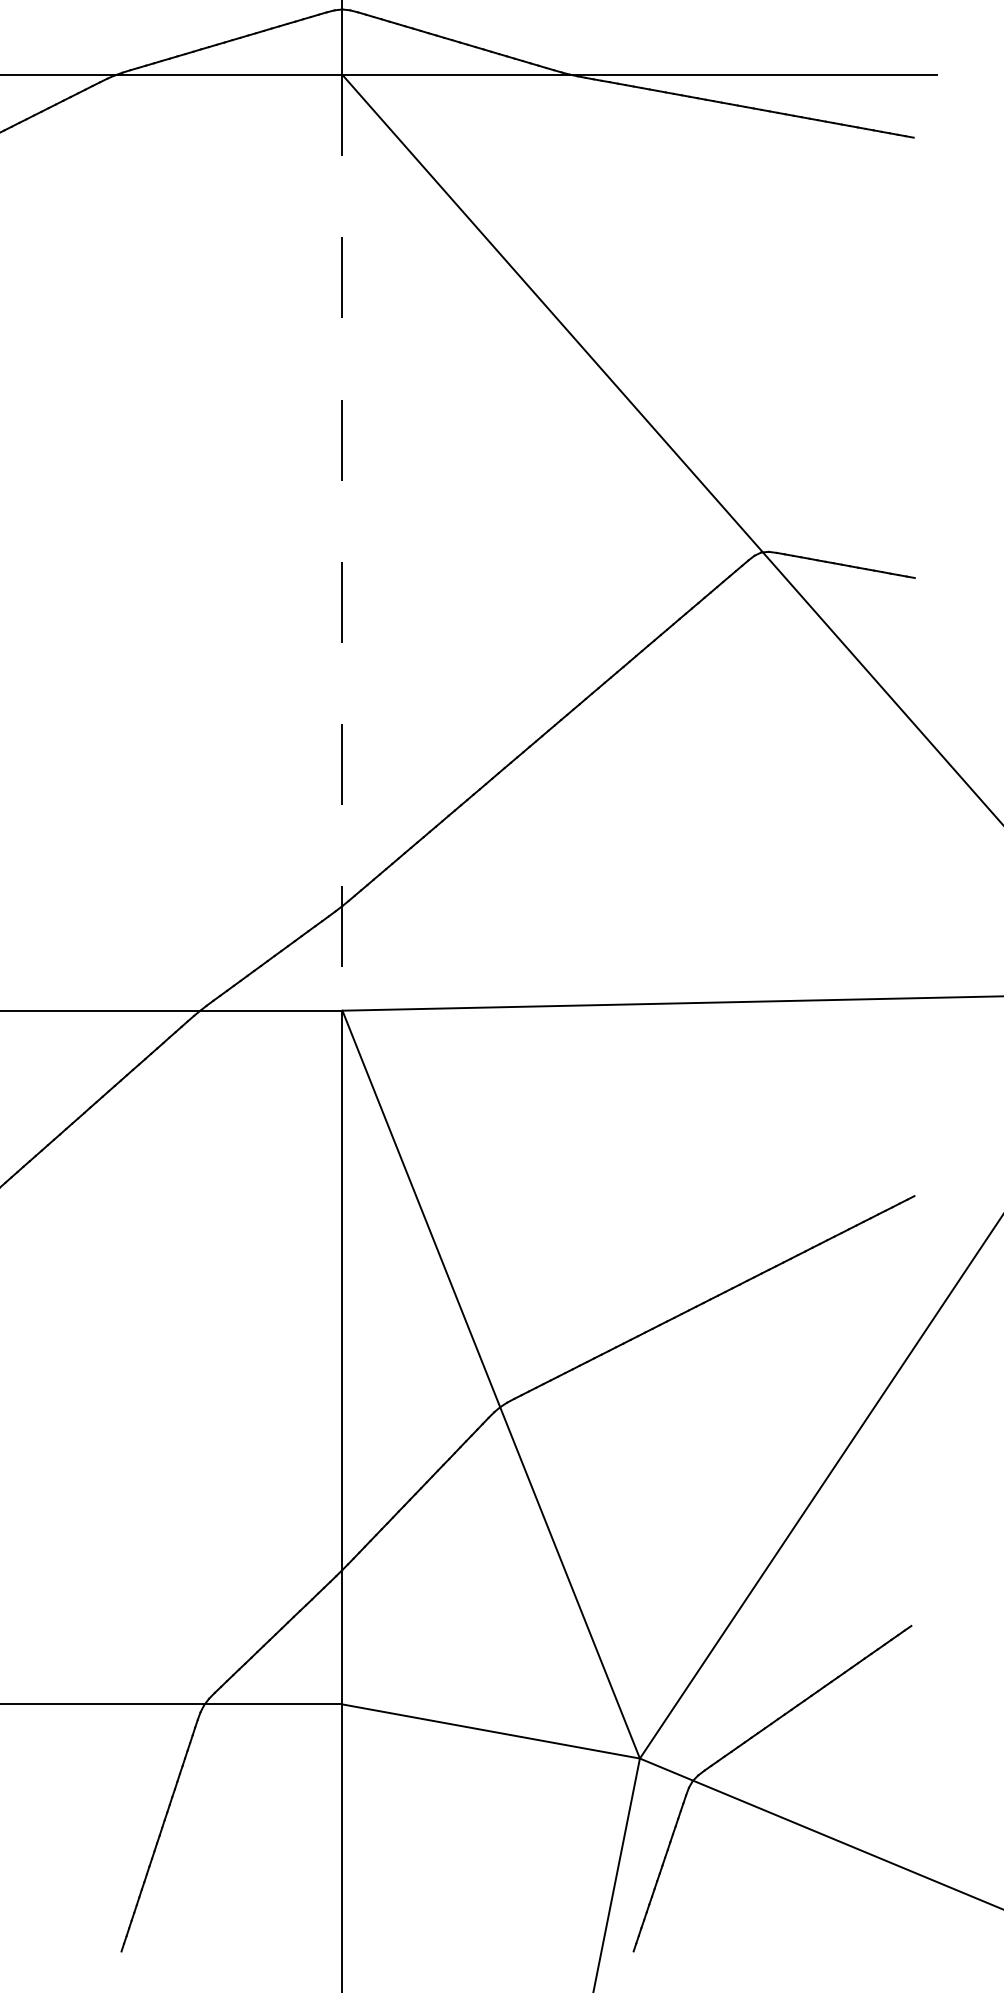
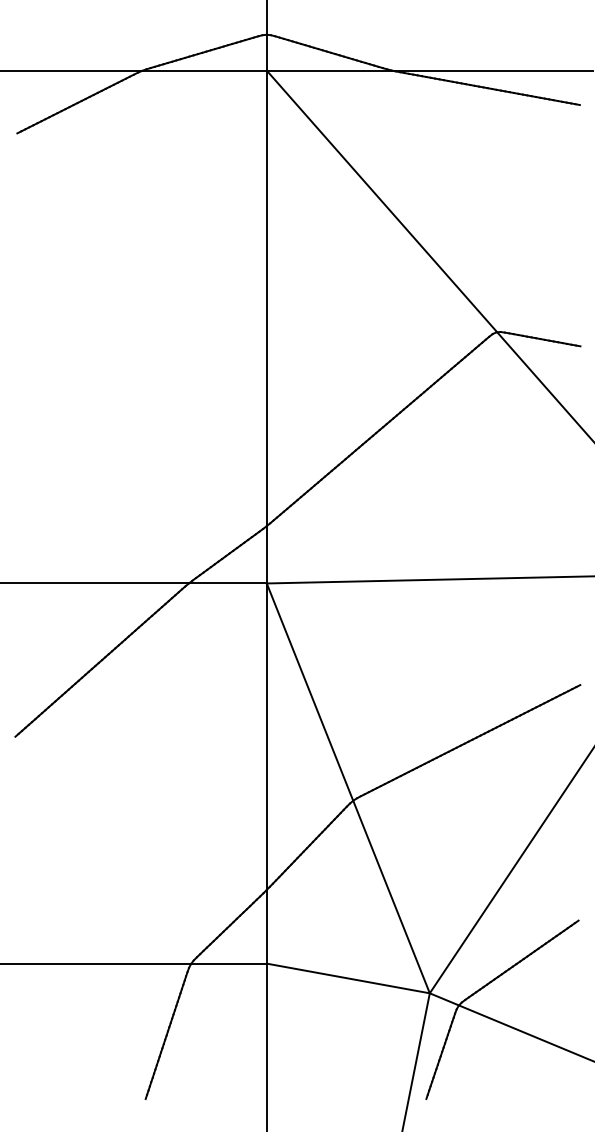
line: (341, 543) -> (266, 327), dashed -> solid

